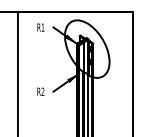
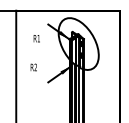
text: (40, 27) -> (36, 38), moved
text: (40, 91) -> (33, 67), moved

